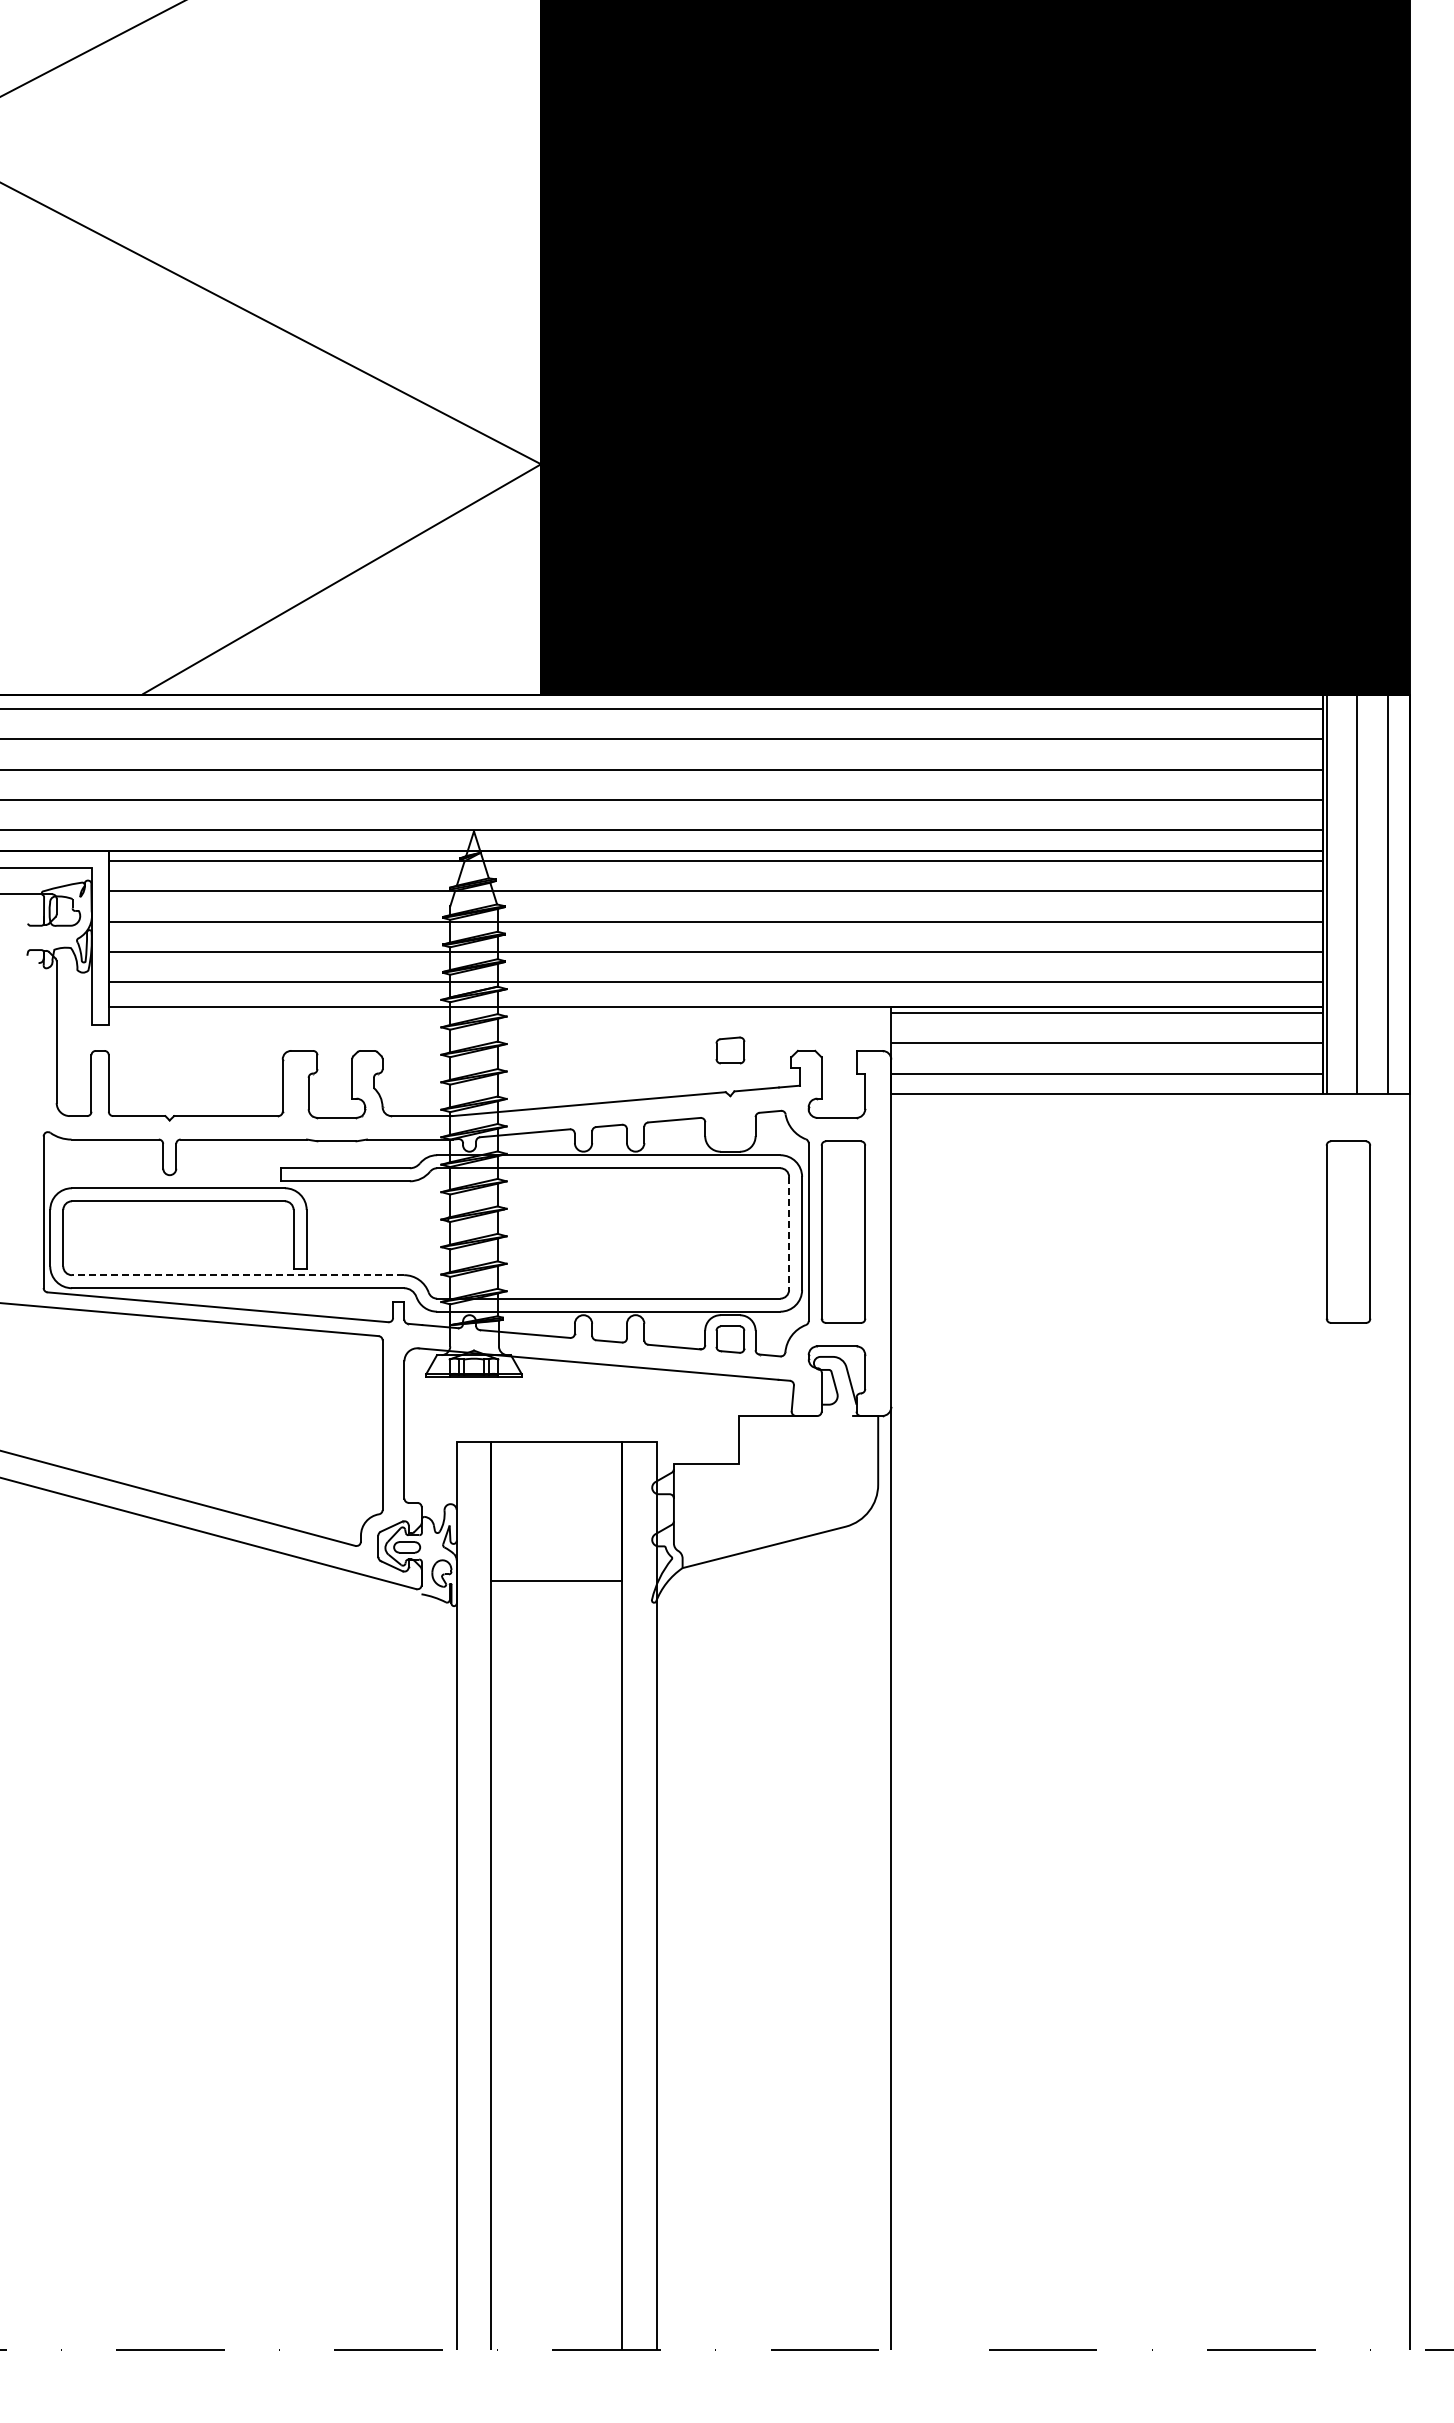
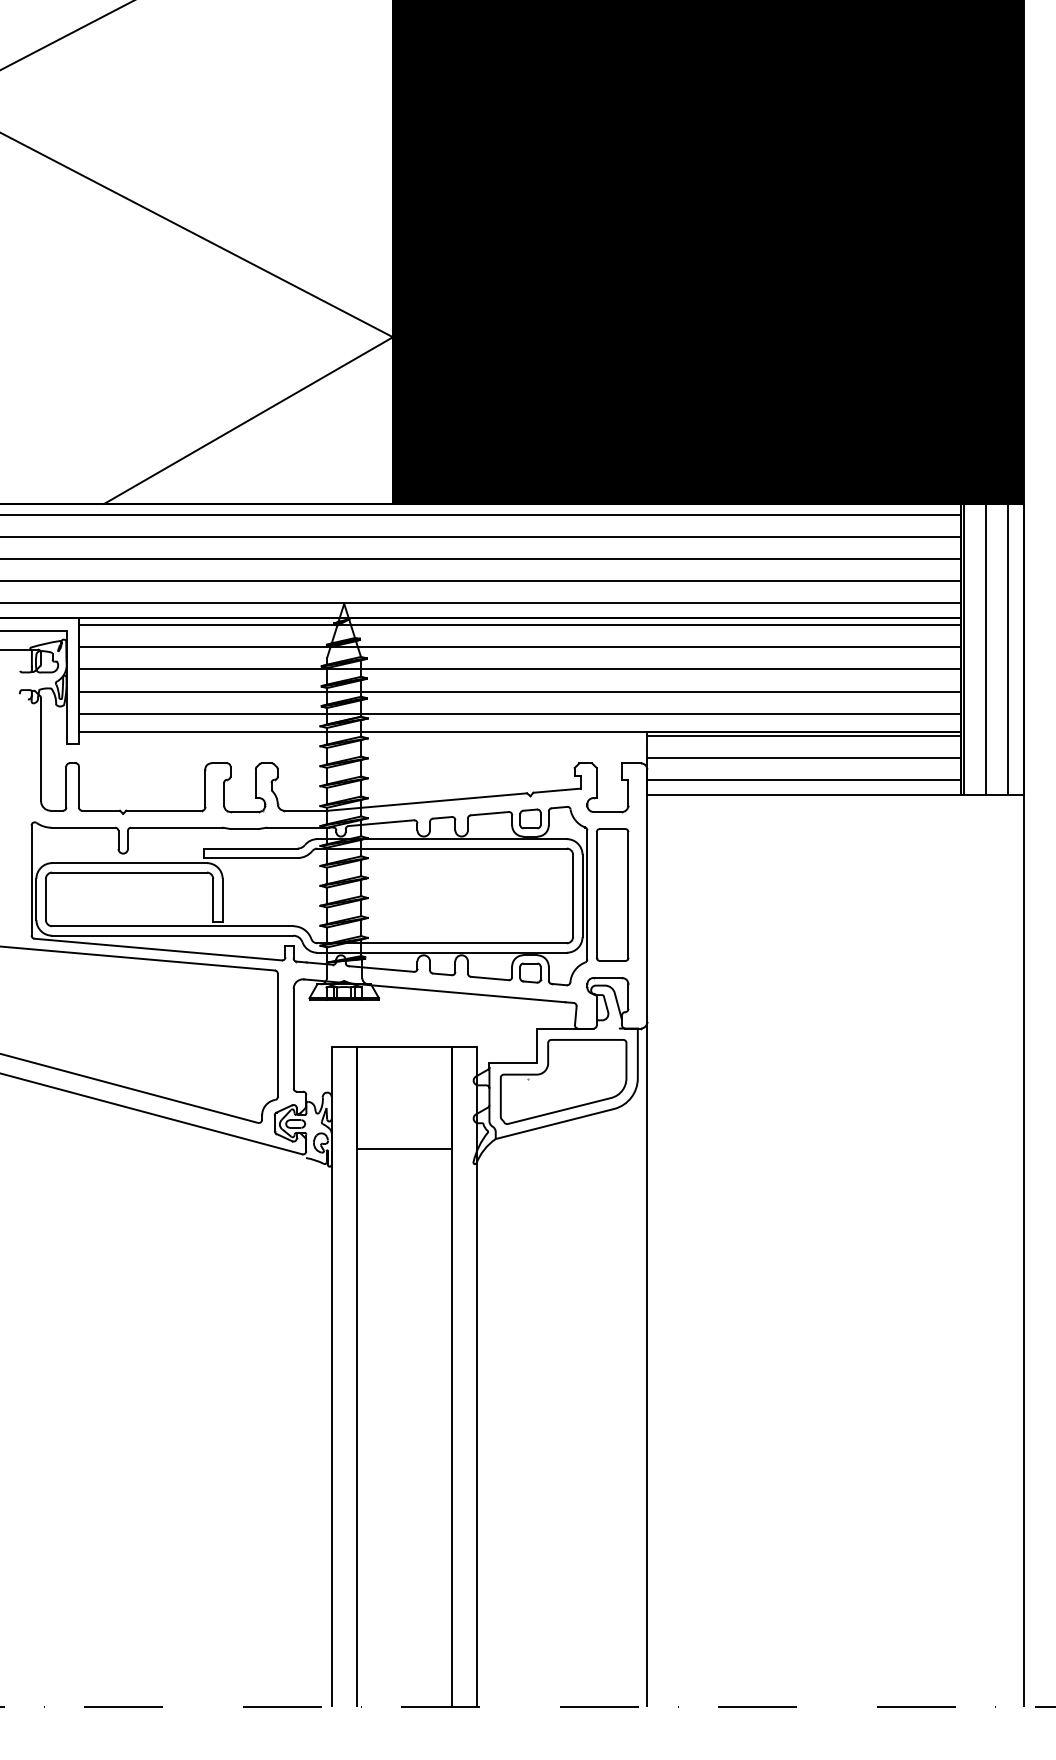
part: (730, 1050) -> (530, 818), moved
part: (1348, 1231) -> (979, 894), removed
line: (789, 1233) -> (573, 895), dashed -> solid
line: (237, 1275) -> (172, 926), dashed -> solid
part: (775, 1489) -> (563, 1081), added

